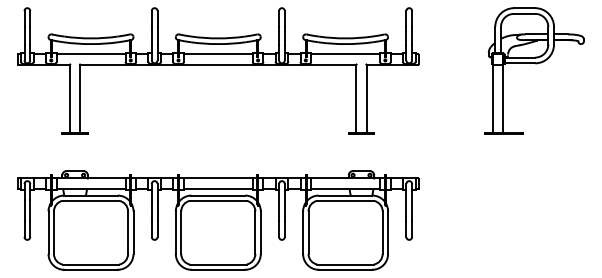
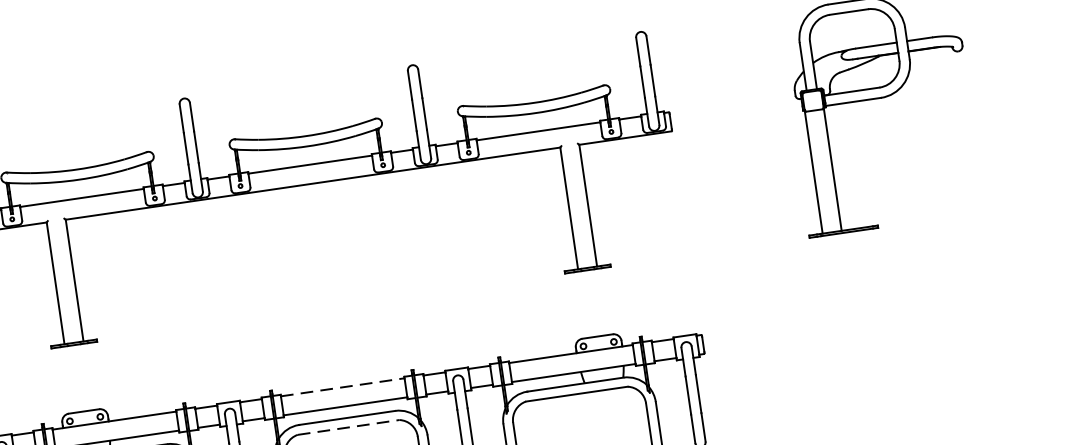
line: (218, 178) -> (343, 387), solid -> dashed
line: (218, 200) -> (348, 426), solid -> dashed

